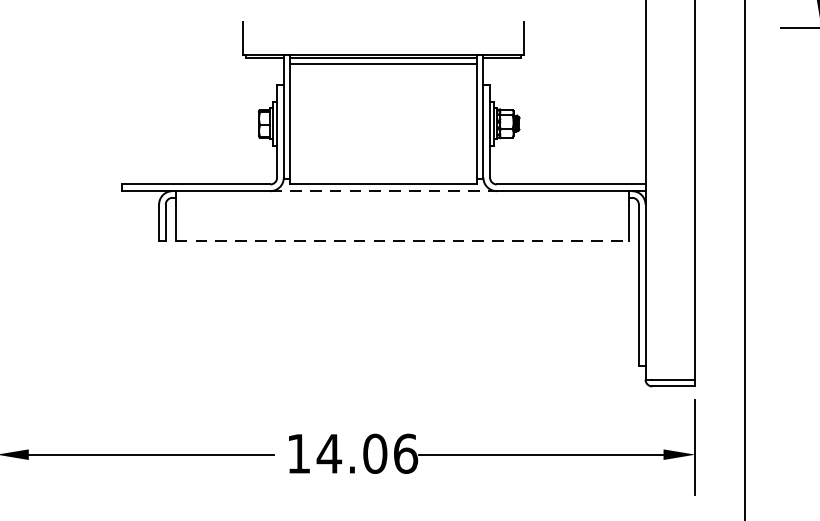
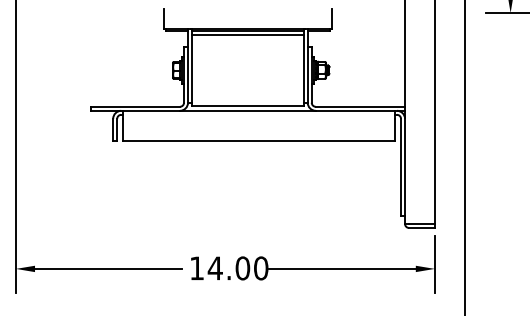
line: (382, 190) -> (247, 110), dashed -> solid
line: (402, 240) -> (259, 140), dashed -> solid
text: (406, 453) -> (261, 268), 14.06 -> 14.00

